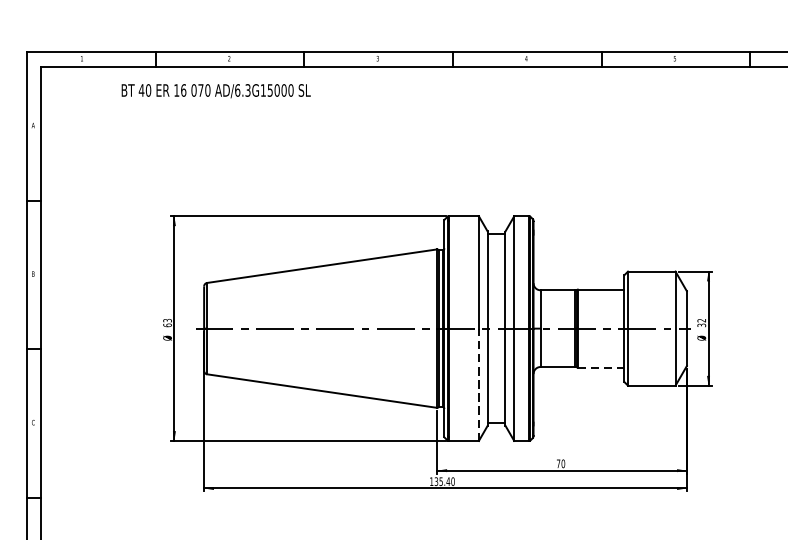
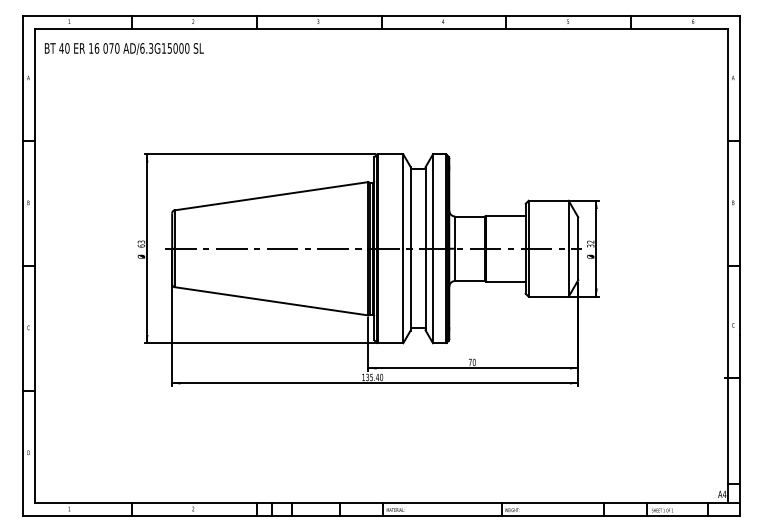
text: (216, 90) -> (124, 48), moved
line: (601, 367) -> (506, 281), dashed -> solid
line: (479, 384) -> (403, 295), dashed -> solid

